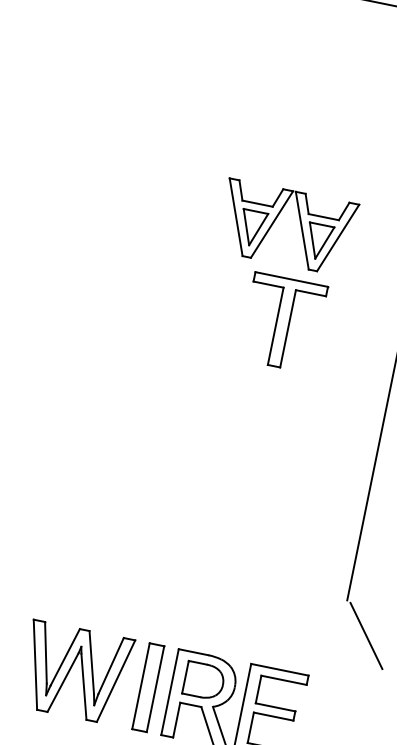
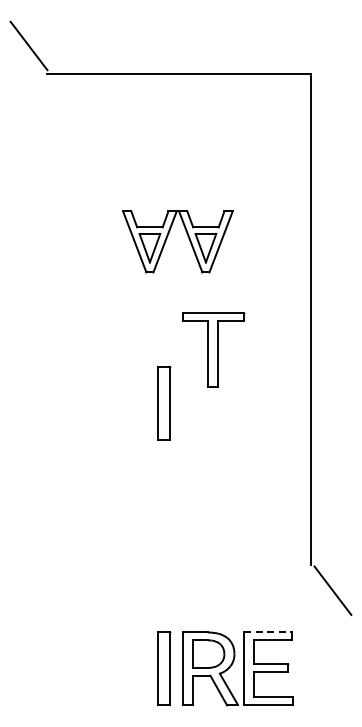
part: (277, 219) -> (168, 236), moved
part: (212, 374) -> (164, 403), added
line: (280, 669) -> (268, 632), solid -> dashed
part: (75, 672) -> (102, 668), removed

